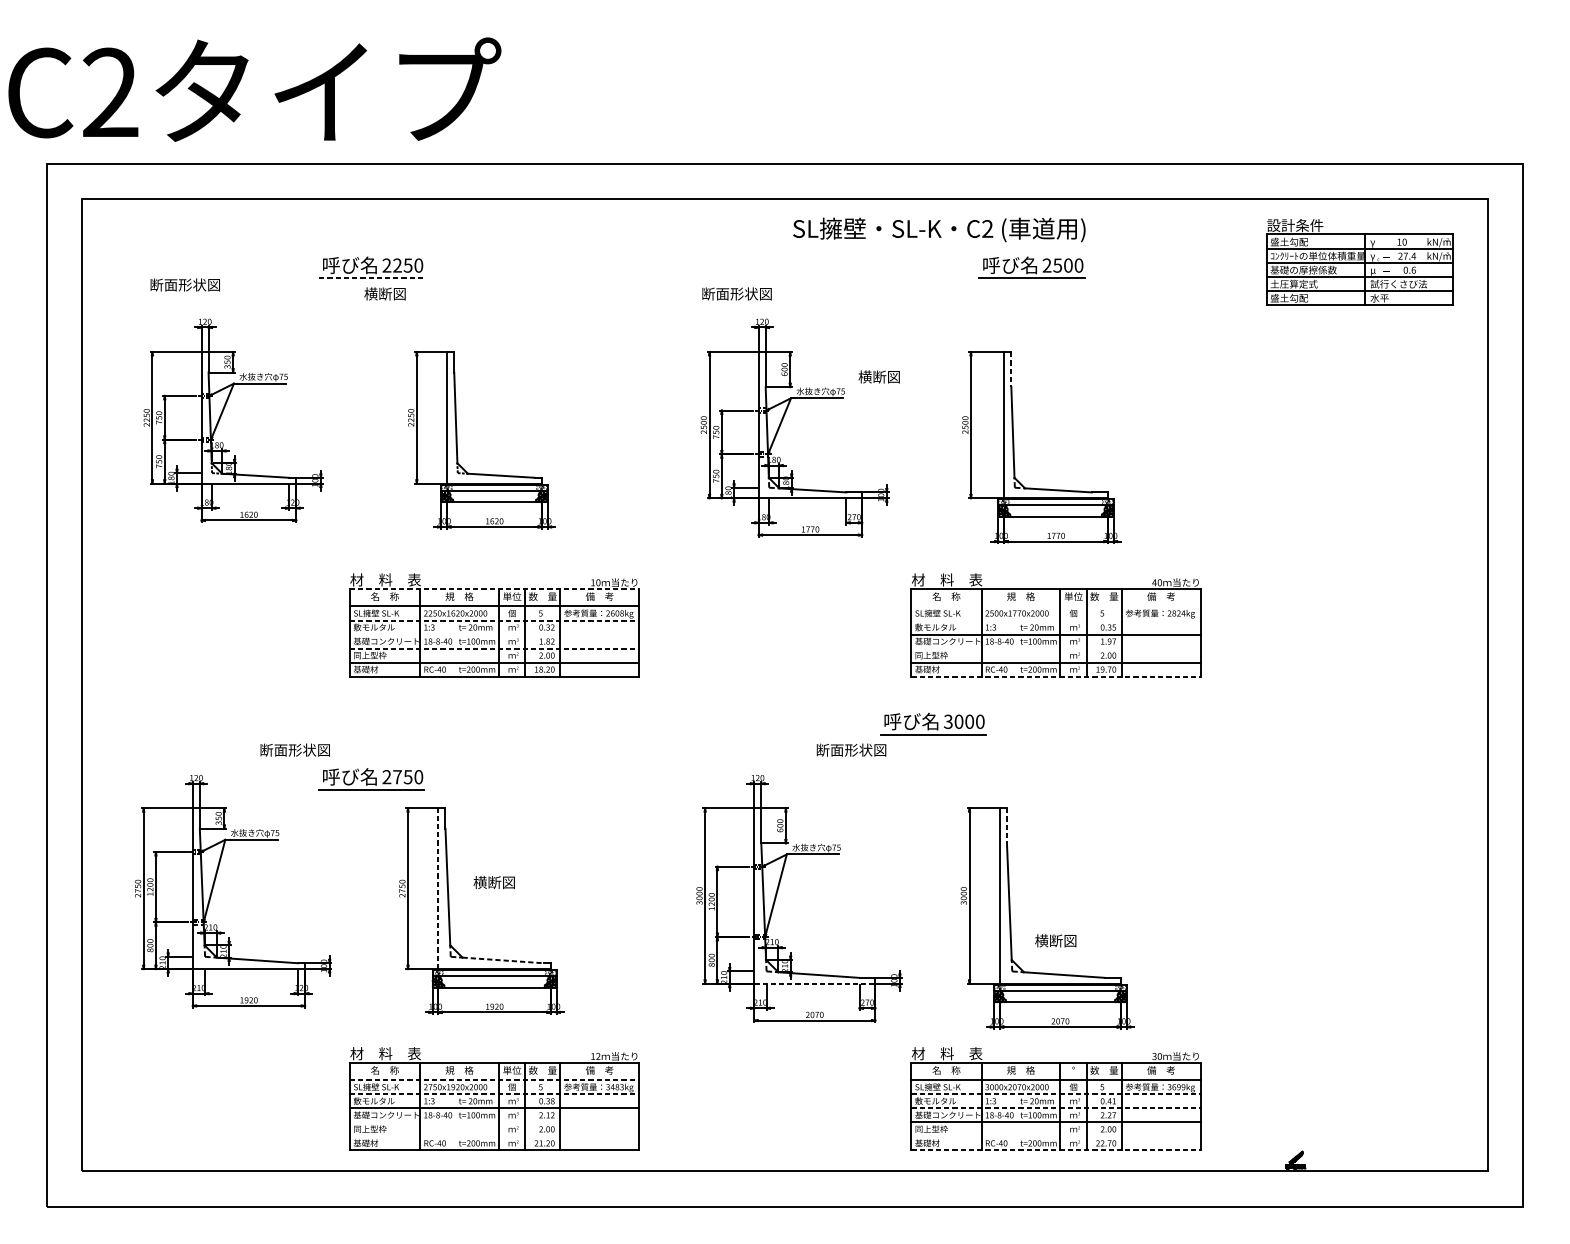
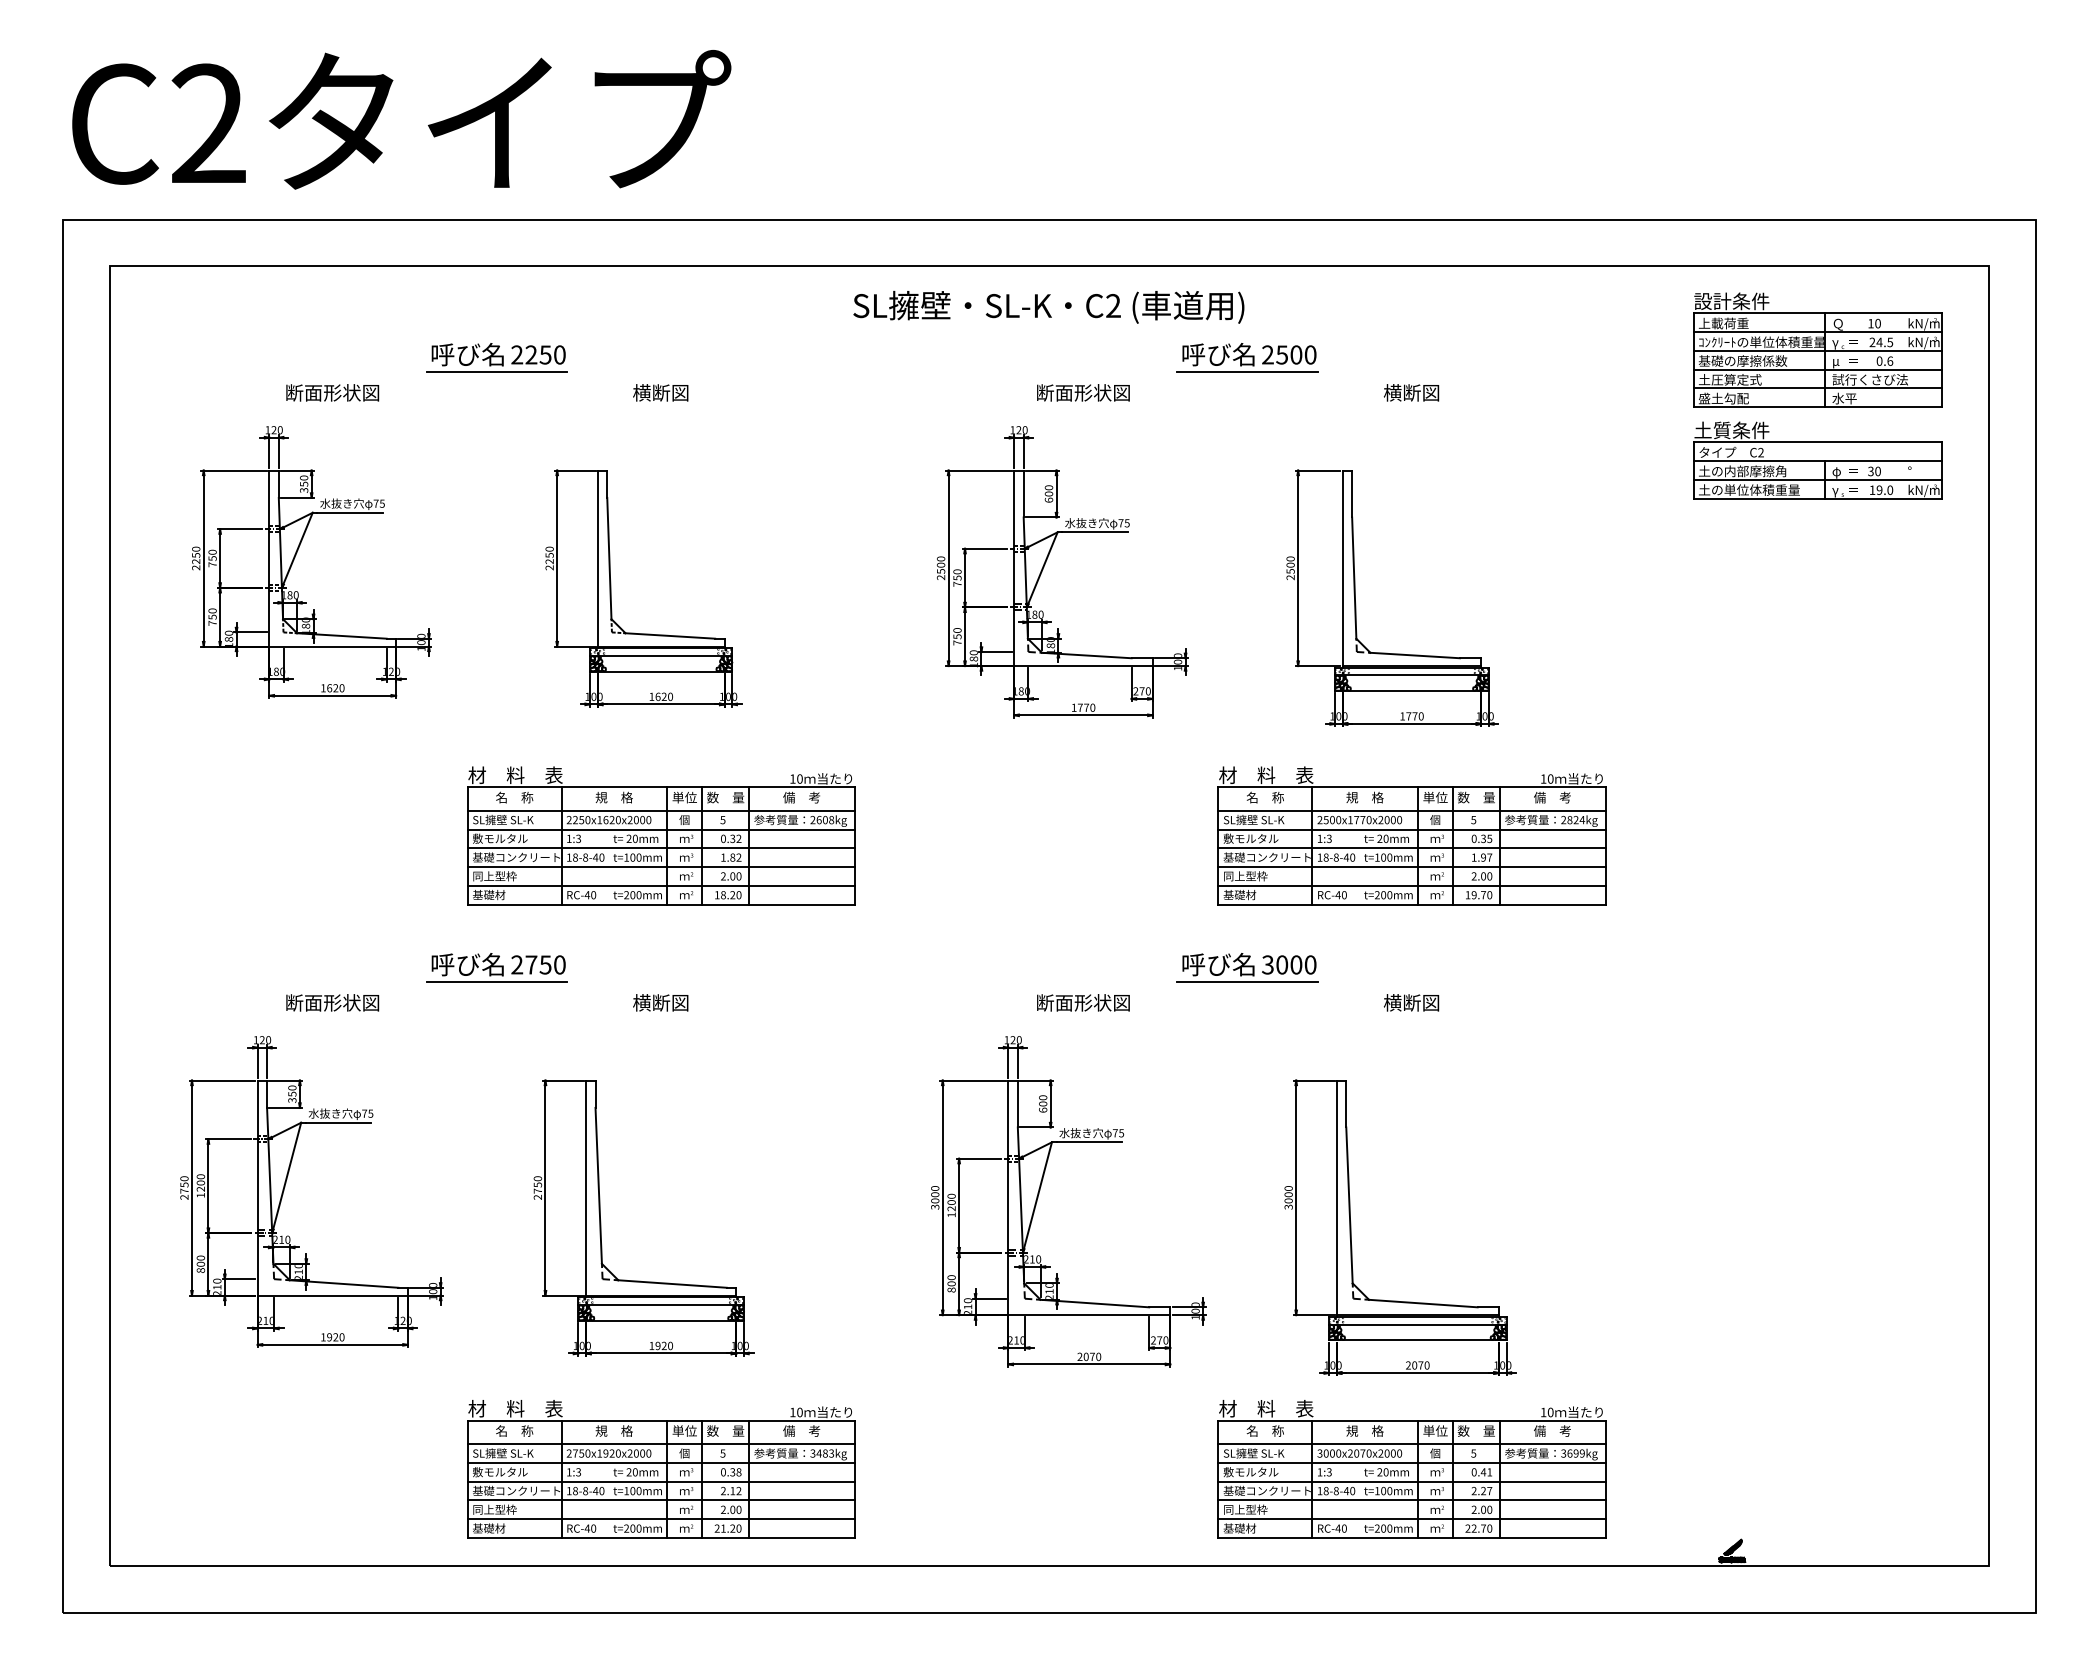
text: (254, 89) -> (401, 119), moved
text: (939, 229) -> (1048, 306), moved
text: (1289, 242) -> (1723, 323), 盛土勾配 -> 上載荷重
text: (1374, 242) -> (1837, 324), γ -> Ｑ
text: (1409, 256) -> (1884, 342), 27.4 -> 24.5
part: (1031, 267) -> (1247, 357), moved
line: (372, 278) -> (497, 372), dashed -> solid
text: (185, 284) -> (332, 392), moved
text: (384, 293) -> (660, 392), moved
text: (737, 293) -> (1083, 392), moved
part: (1359, 344) -> (1817, 460), added
line: (1011, 369) -> (1352, 494), dashed -> solid
text: (879, 376) -> (1411, 392), moved
text: (1154, 582) -> (1543, 778), 40 -> 10
line: (494, 589) -> (661, 787), dashed -> solid
line: (1055, 606) -> (1411, 810), added
line: (494, 620) -> (661, 829), dashed -> solid
line: (1055, 620) -> (1411, 829), added
line: (494, 634) -> (660, 848), added
line: (494, 648) -> (661, 867), dashed -> solid
line: (1055, 648) -> (1411, 867), added
line: (1055, 676) -> (1411, 904), dashed -> solid
text: (295, 749) -> (332, 1002), moved
text: (851, 749) -> (1083, 1002), moved
part: (371, 779) -> (496, 967), moved
line: (1007, 826) -> (1346, 1104), dashed -> solid
text: (494, 882) -> (660, 1002), moved
line: (438, 889) -> (586, 1188), dashed -> solid
text: (1055, 940) -> (1411, 1002), moved
line: (503, 960) -> (673, 1284), dashed -> solid
line: (814, 983) -> (1089, 1315), dashed -> solid
text: (598, 1056) -> (799, 1412), 12 -> 10
text: (1154, 1056) -> (1543, 1412), 30 -> 10
text: (1073, 1069) -> (1435, 1430), ° -> 単位
line: (494, 1080) -> (661, 1444), dashed -> solid
line: (494, 1093) -> (661, 1462), dashed -> solid
line: (1055, 1093) -> (1411, 1462), dashed -> solid
line: (1055, 1108) -> (1411, 1481), dashed -> solid
line: (494, 1122) -> (660, 1500), added
line: (494, 1136) -> (660, 1519), added
line: (1055, 1136) -> (1411, 1519), added
line: (1055, 1150) -> (1411, 1538), dashed -> solid

